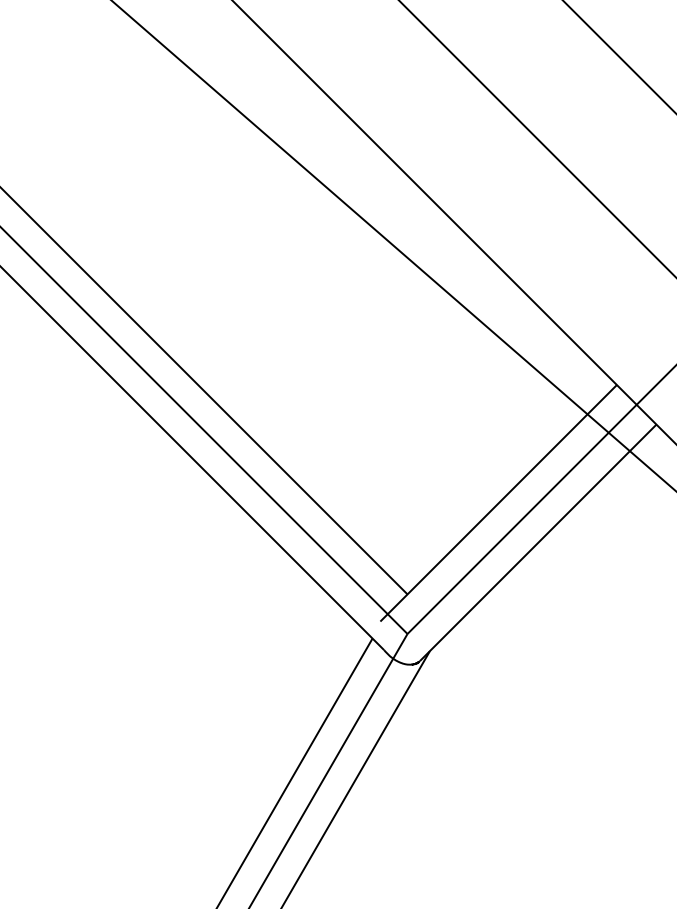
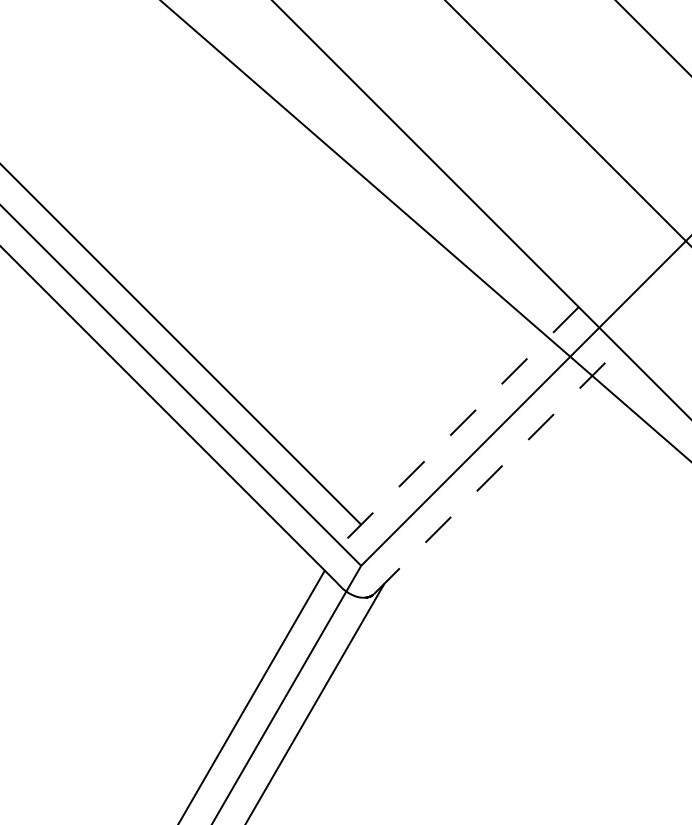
line: (498, 503) -> (455, 430), solid -> dashed
line: (538, 542) -> (497, 470), solid -> dashed

